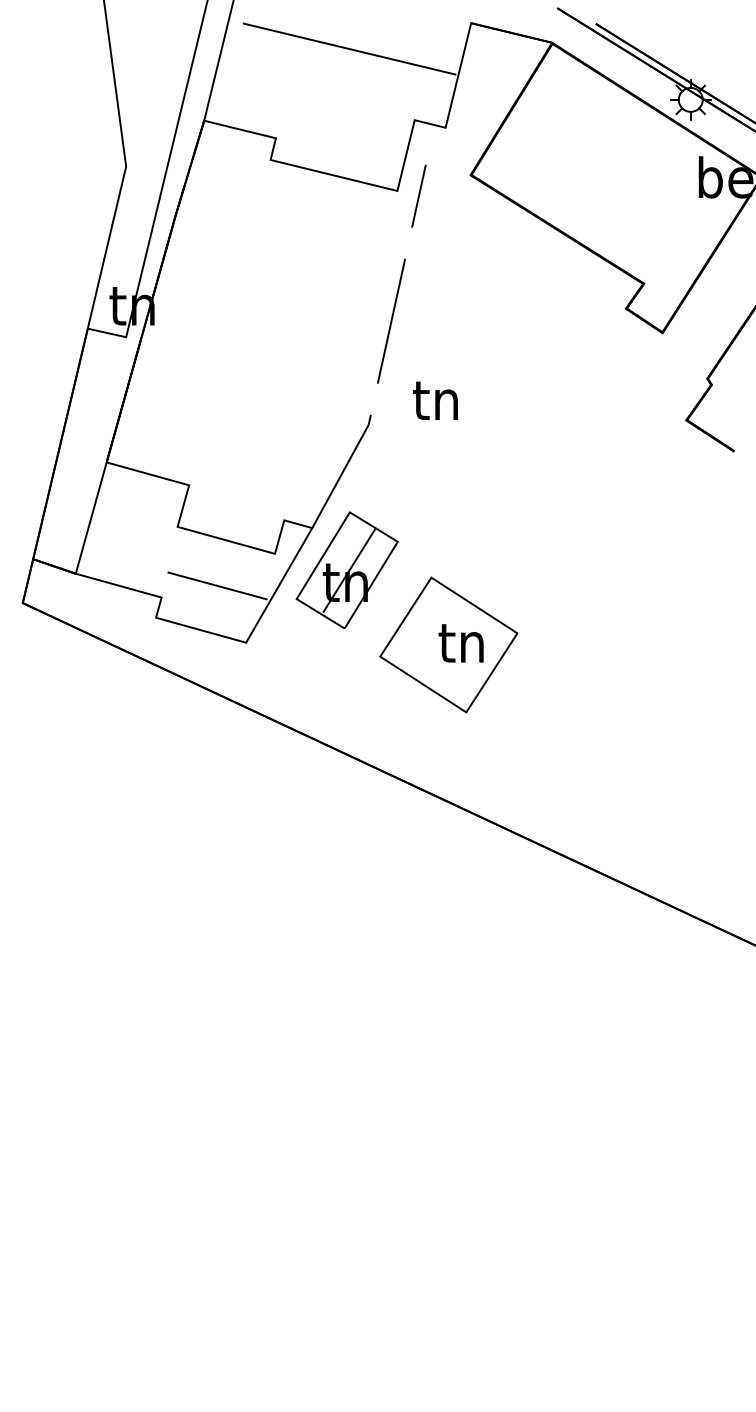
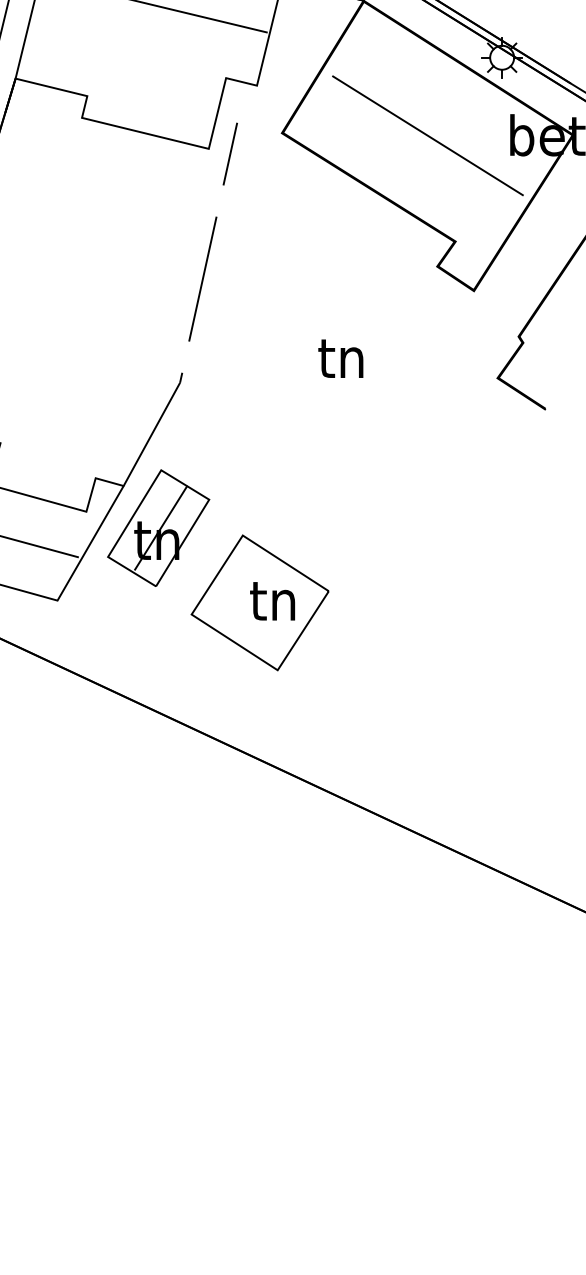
line: (616, 177) -> (427, 135), added
text: (435, 400) -> (340, 358), moved

